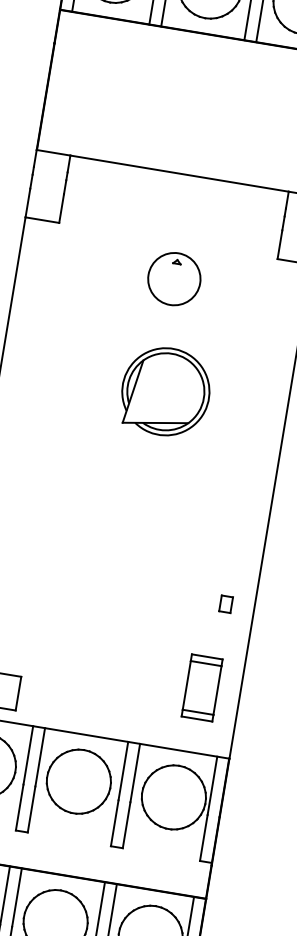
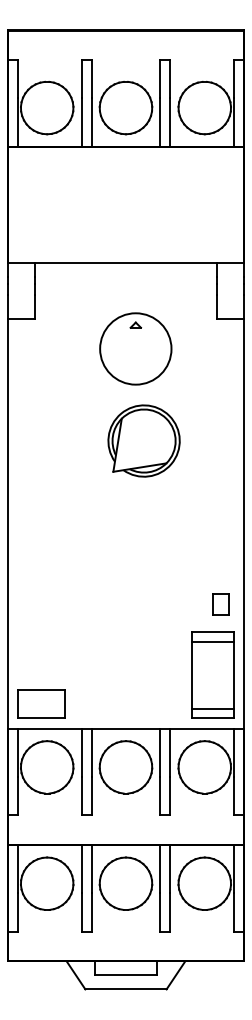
part: (173, 278) -> (135, 348), size x1.67
part: (225, 604) -> (220, 604), size x1.67
part: (201, 686) -> (212, 674), size x1.67

